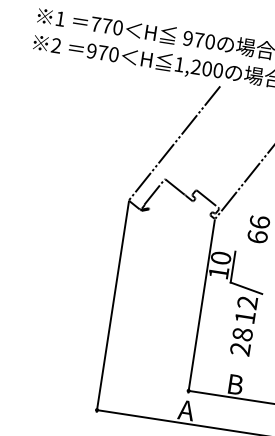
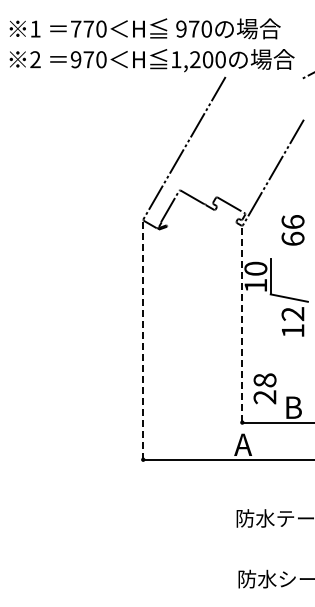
line: (113, 306) -> (143, 341), solid -> dashed
line: (201, 306) -> (242, 326), solid -> dashed
text: (241, 341) -> (264, 388), moved

